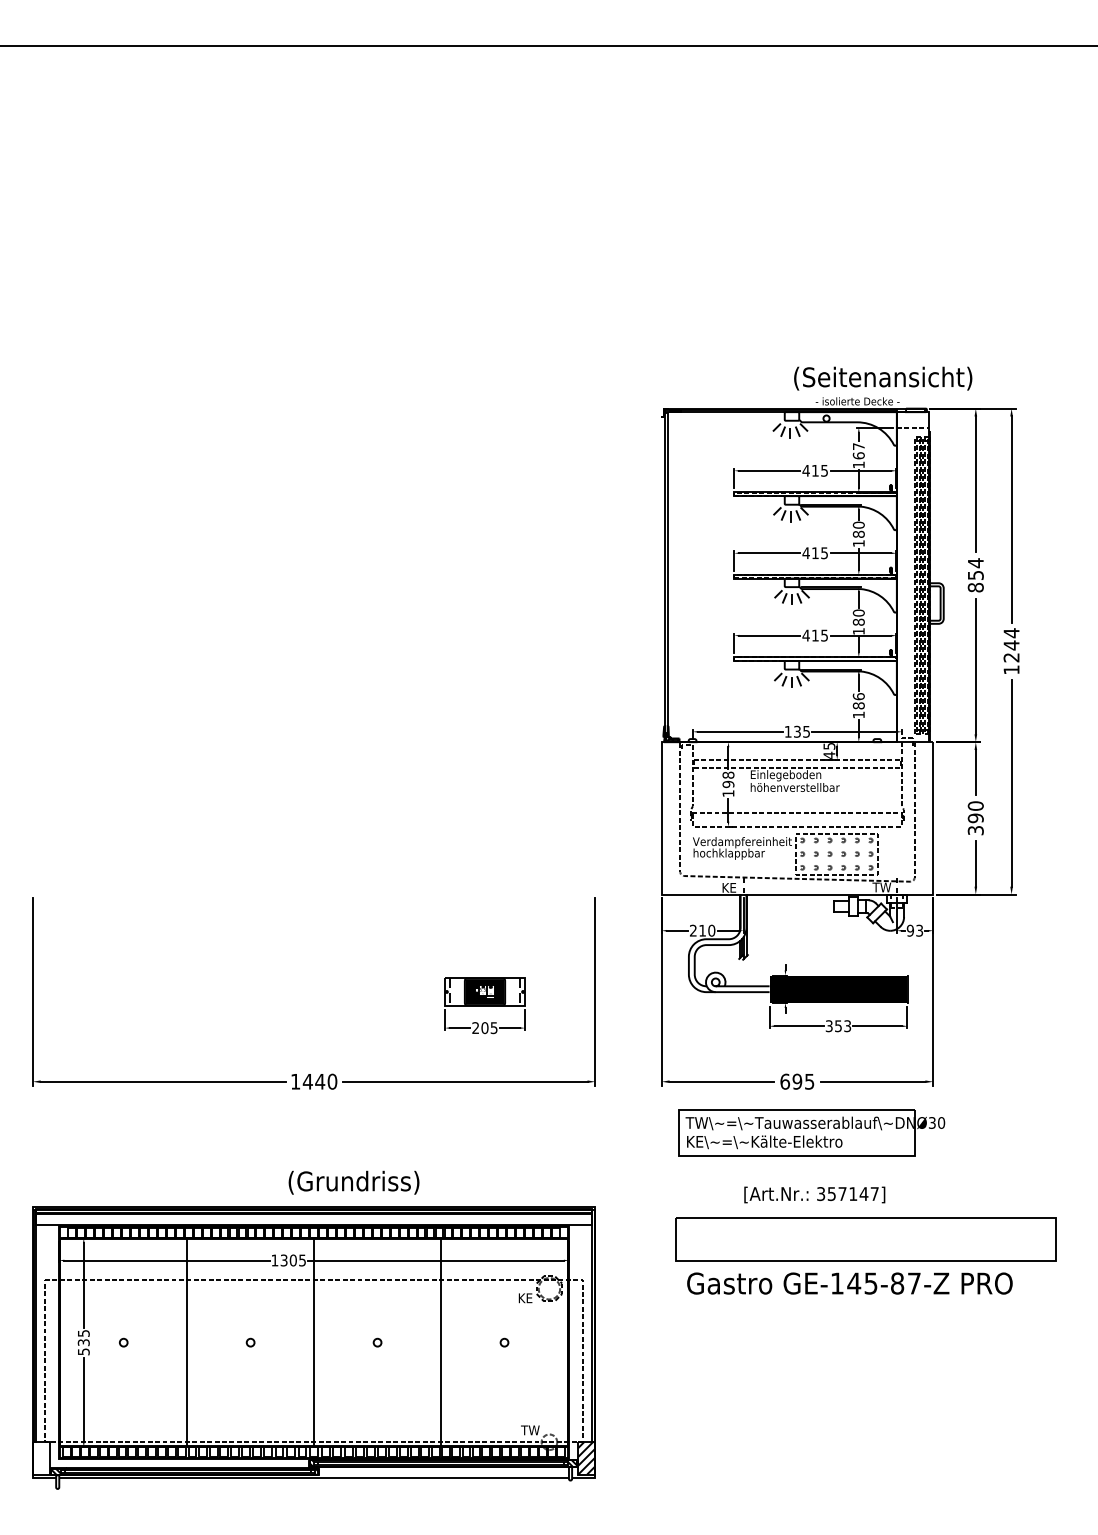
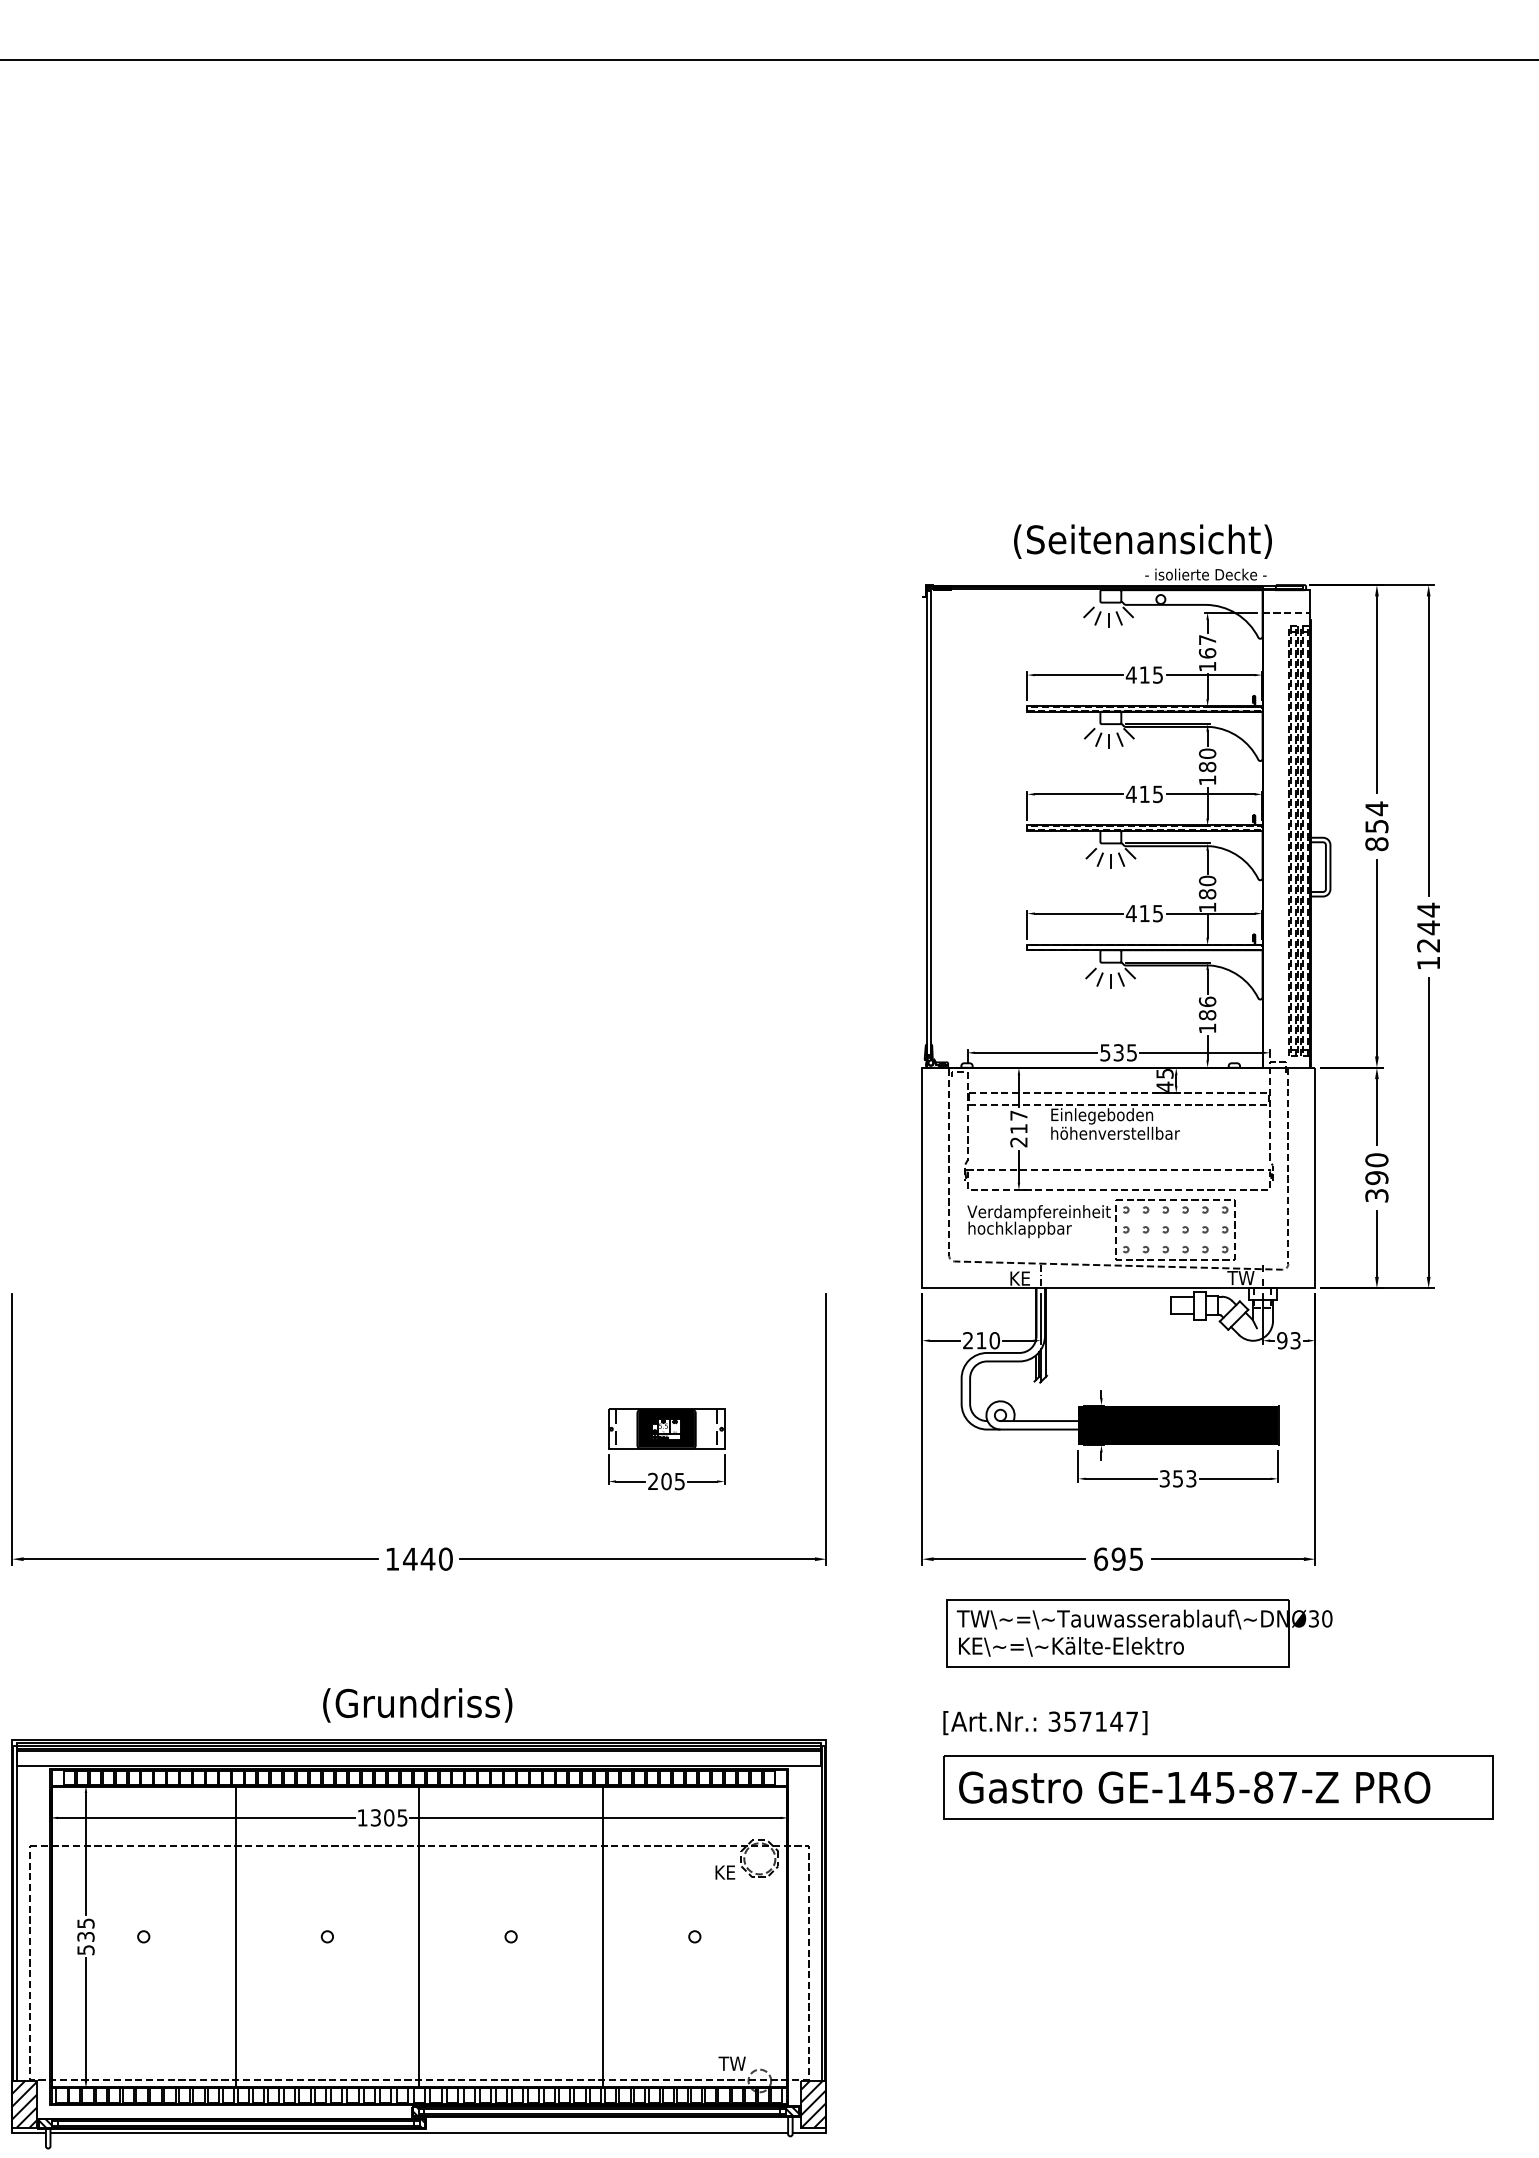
text: (883, 378) -> (1143, 541), moved
text: (787, 731) -> (1104, 1052), 135 -> 535
text: (728, 784) -> (1018, 1129), 198 -> 217
text: (353, 1182) -> (416, 1705), moved
text: (814, 1194) -> (1045, 1722), moved
text: (849, 1283) -> (1194, 1787), moved
hatch: (41, 1458) -> (24, 2104), added

